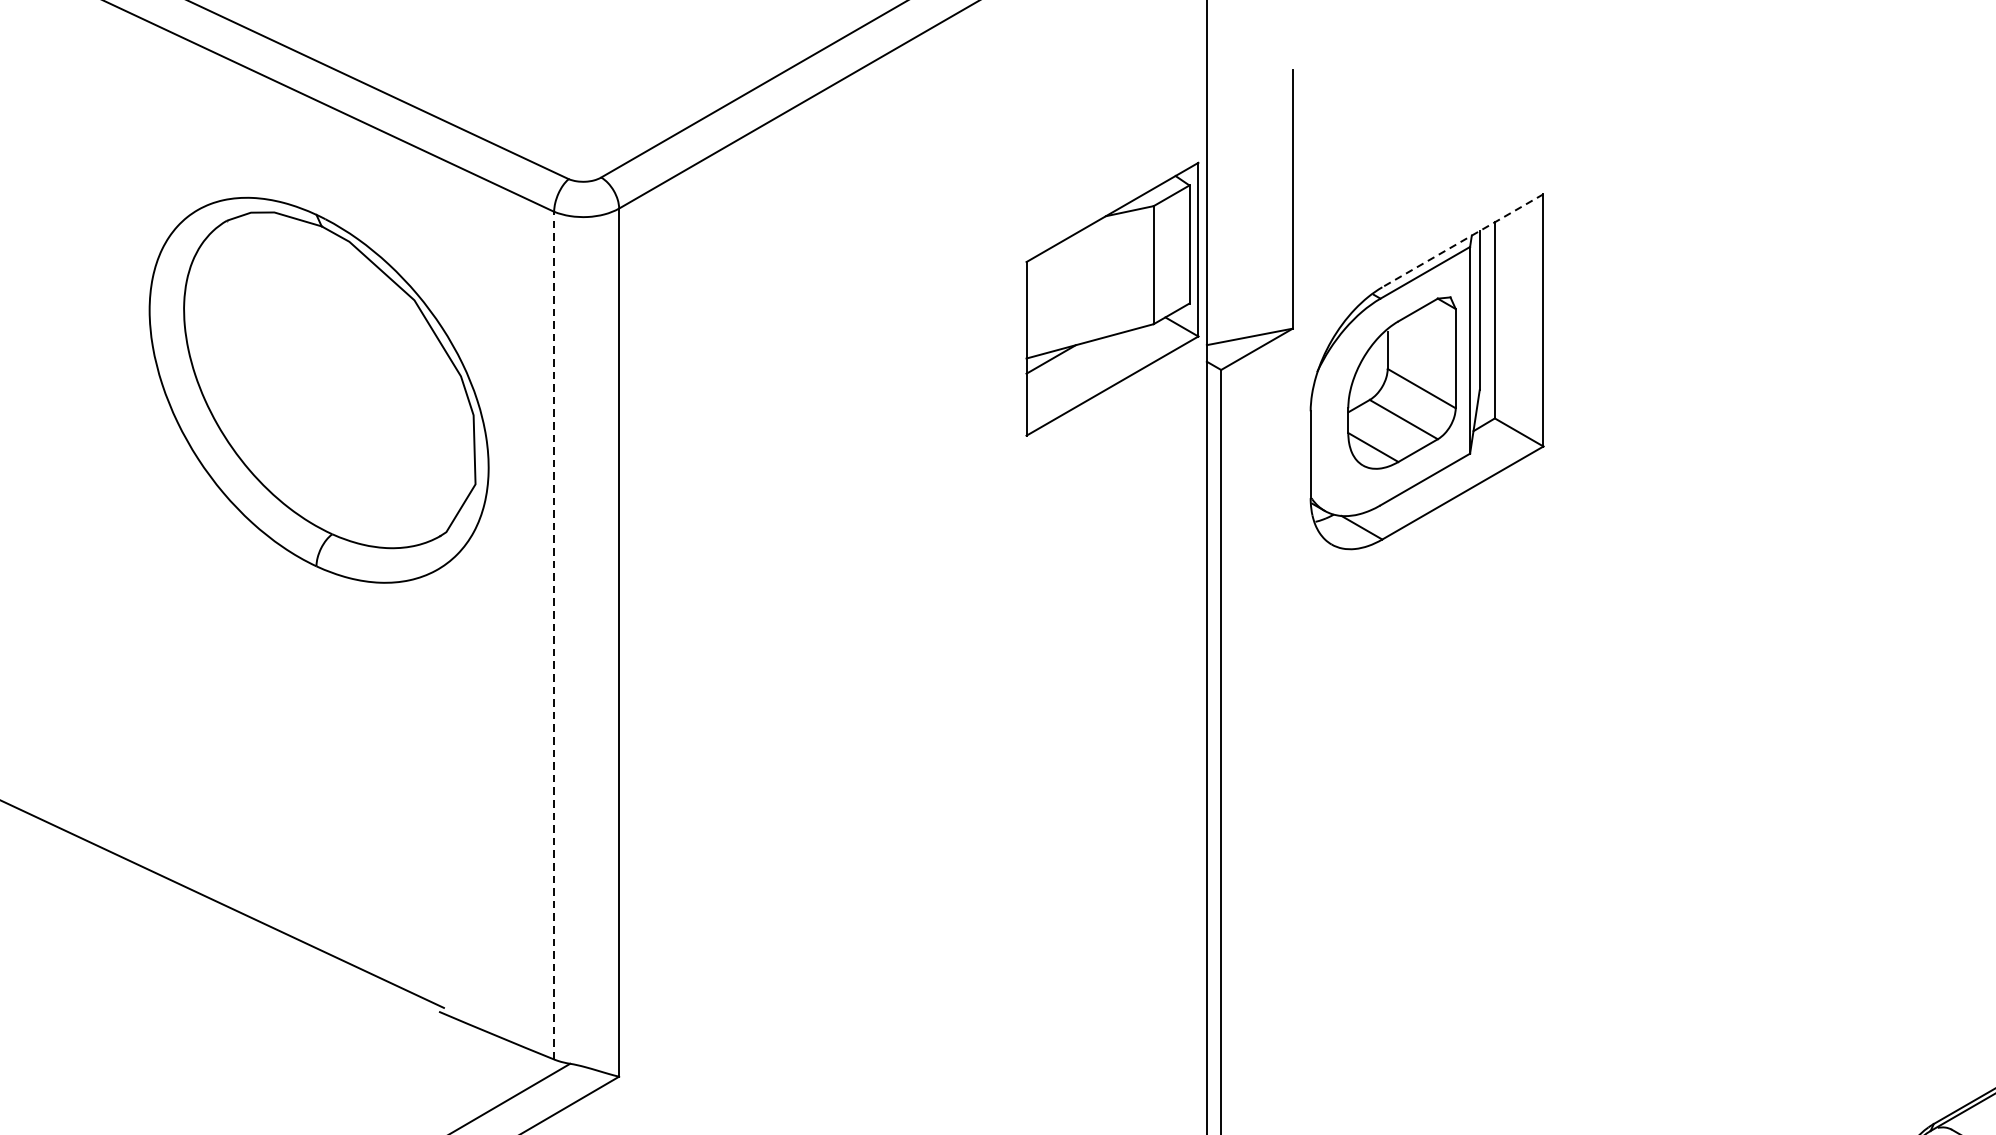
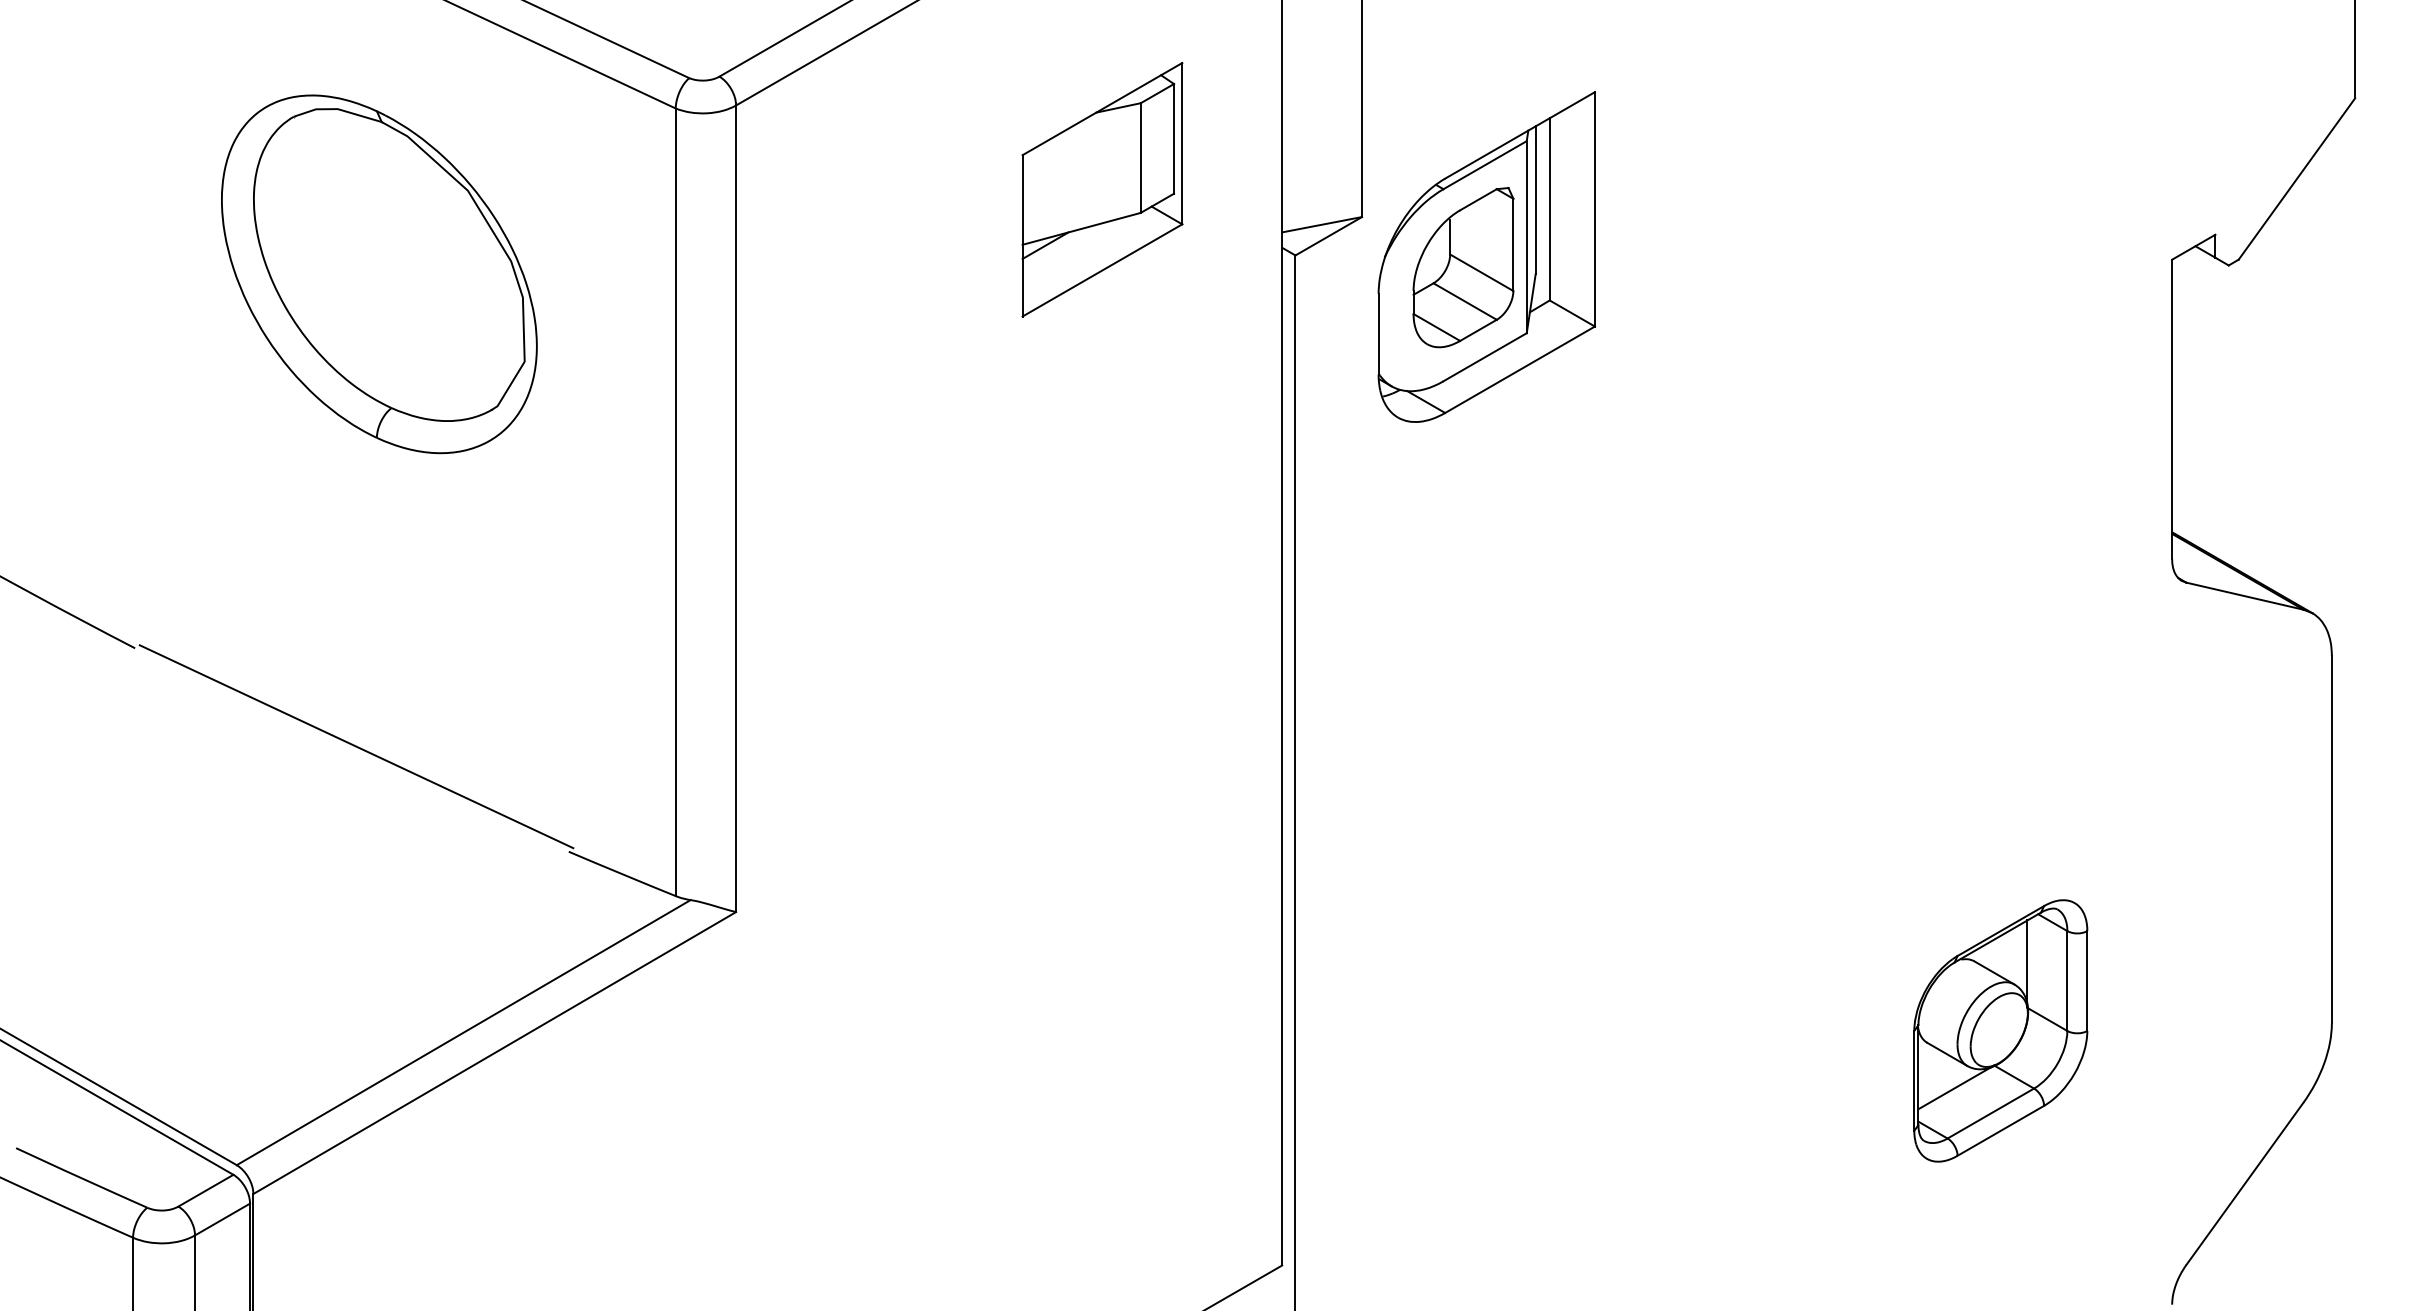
line: (1462, 240) -> (1519, 135), dashed -> solid
part: (1112, 298) -> (1102, 189), moved
part: (319, 390) -> (379, 274), moved
line: (553, 635) -> (675, 502), dashed -> solid

